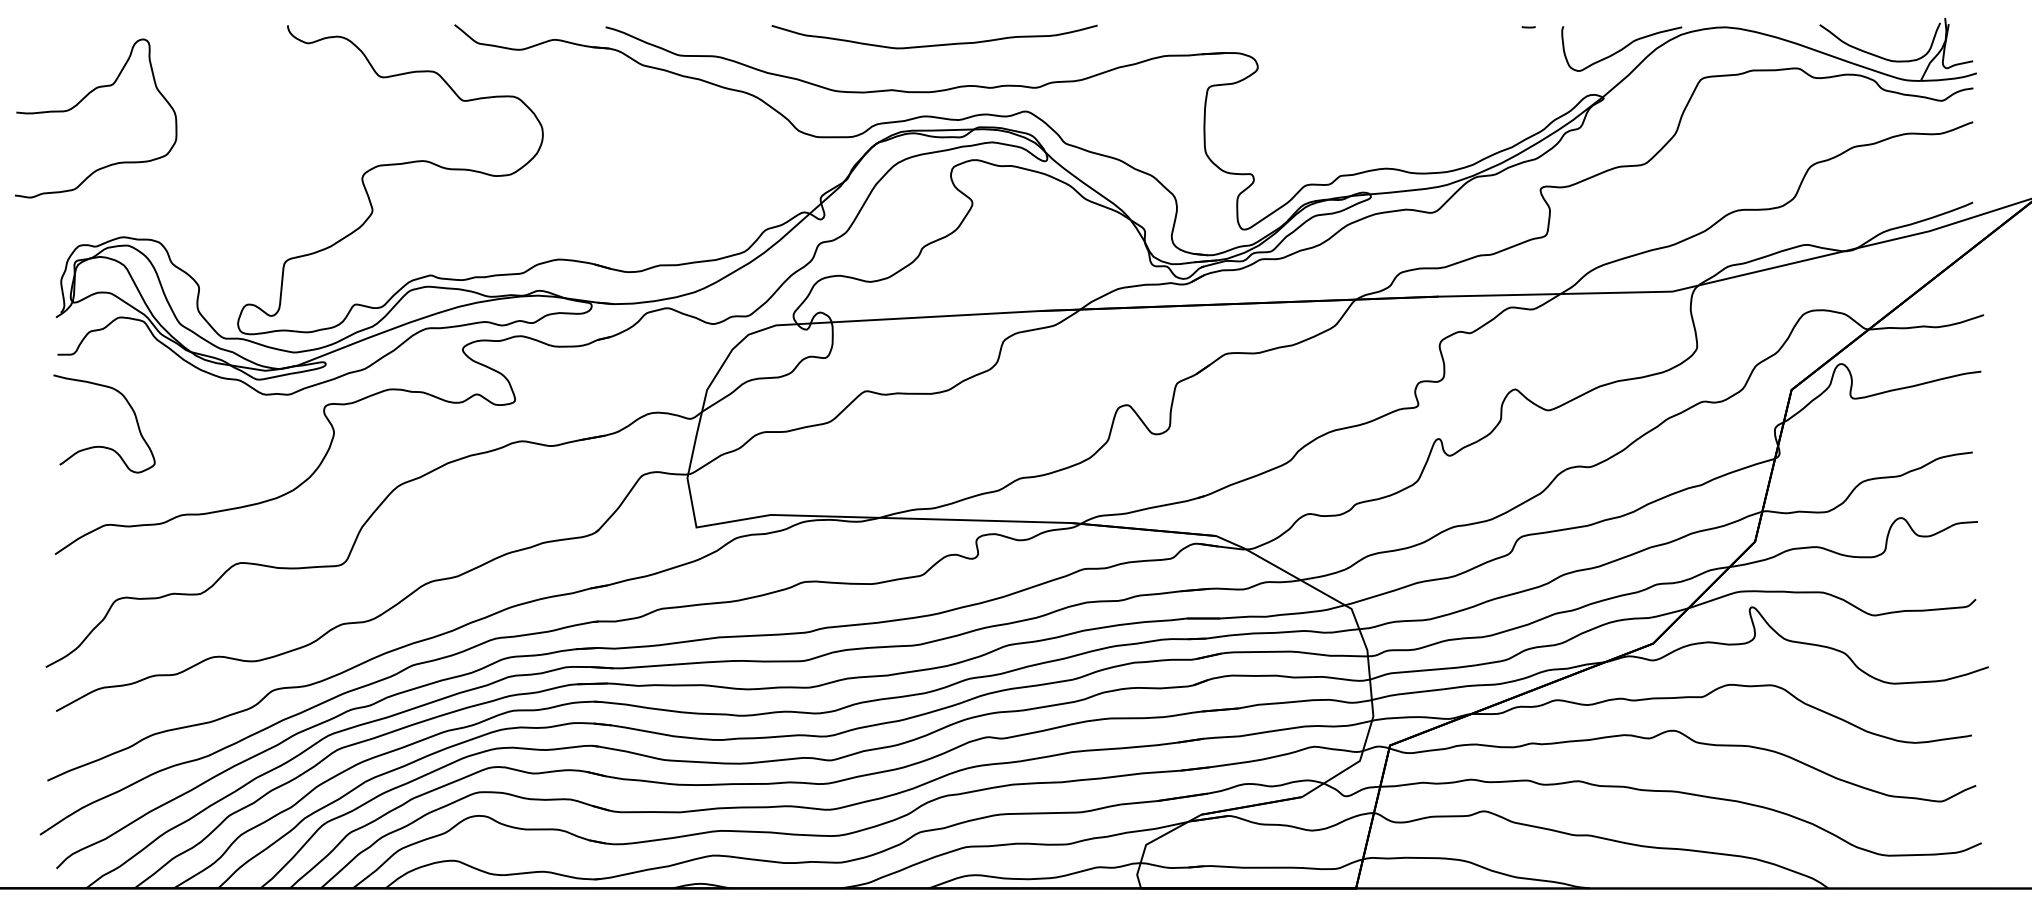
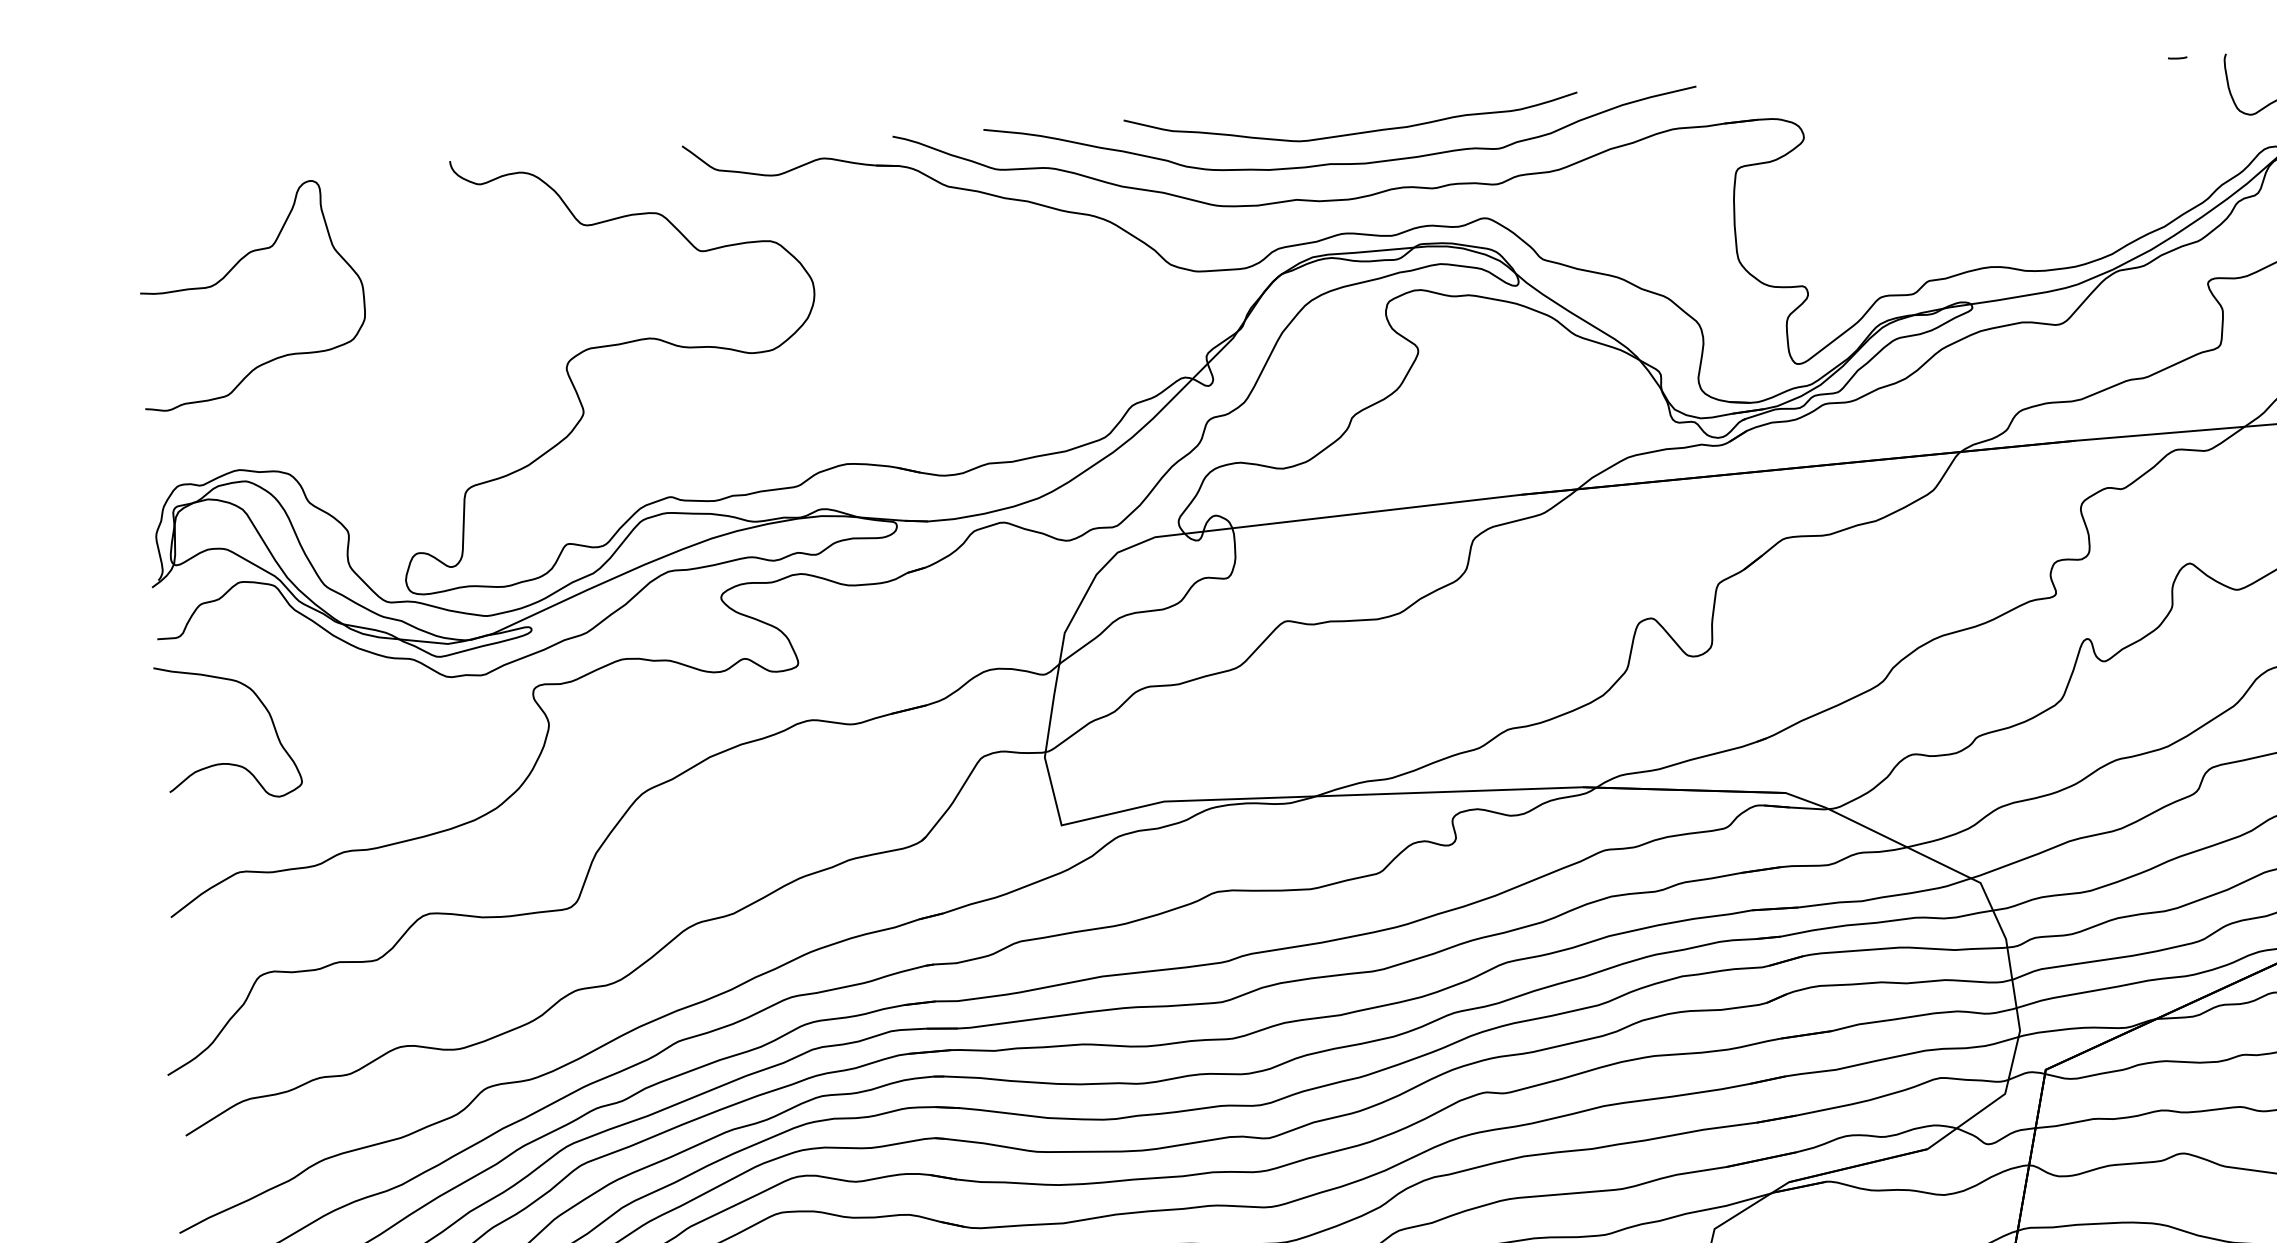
curve: (926, 65) -> (1342, 162), added
curve: (84, 99) -> (233, 269), moved

